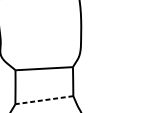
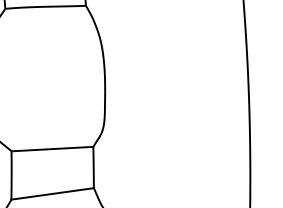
line: (44, 99) -> (52, 193), dashed -> solid

